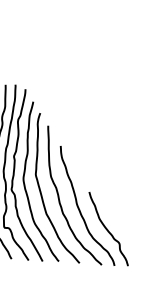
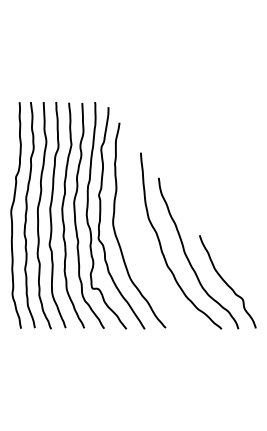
curve: (41, 192) -> (137, 239), removed

